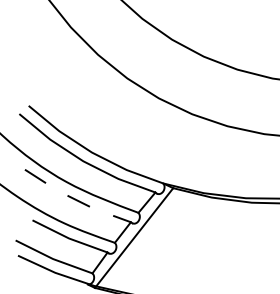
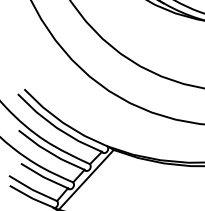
line: (76, 199) -> (50, 152), dashed -> solid

